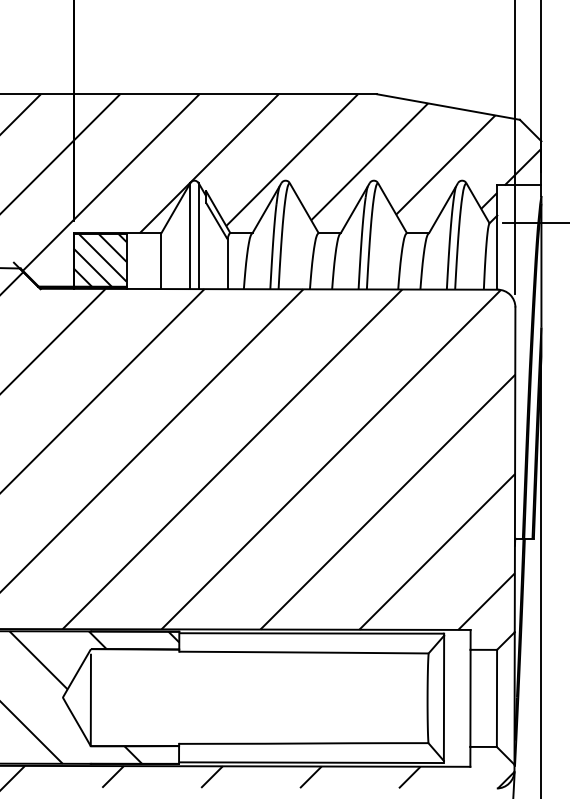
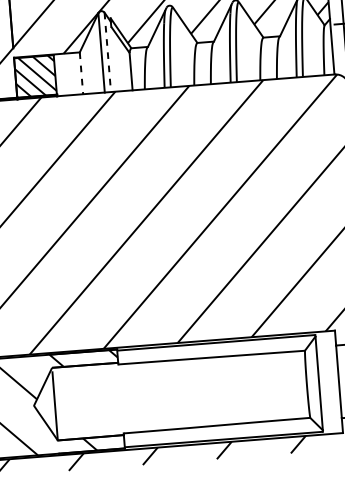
line: (198, 236) -> (107, 52), solid -> dashed
line: (161, 261) -> (81, 73), solid -> dashed

